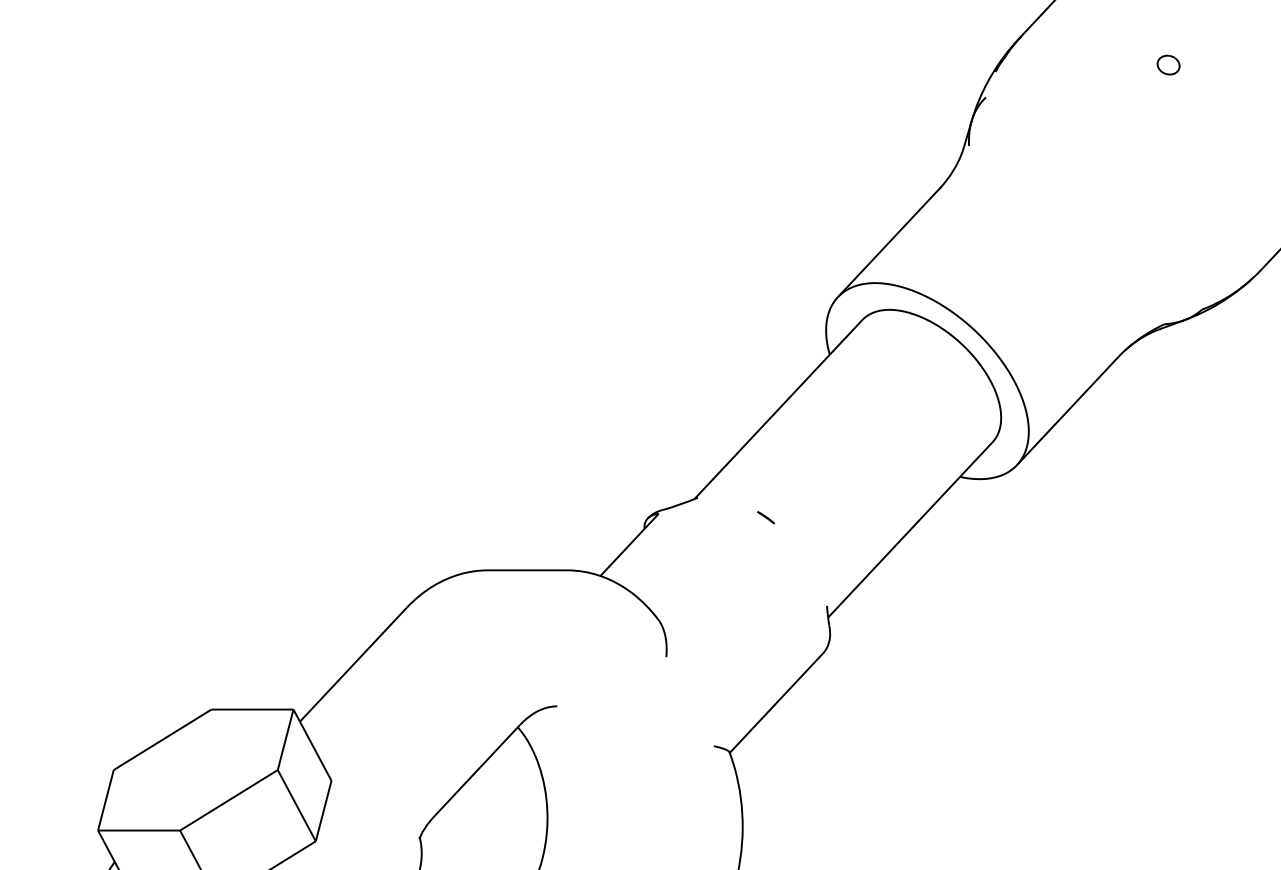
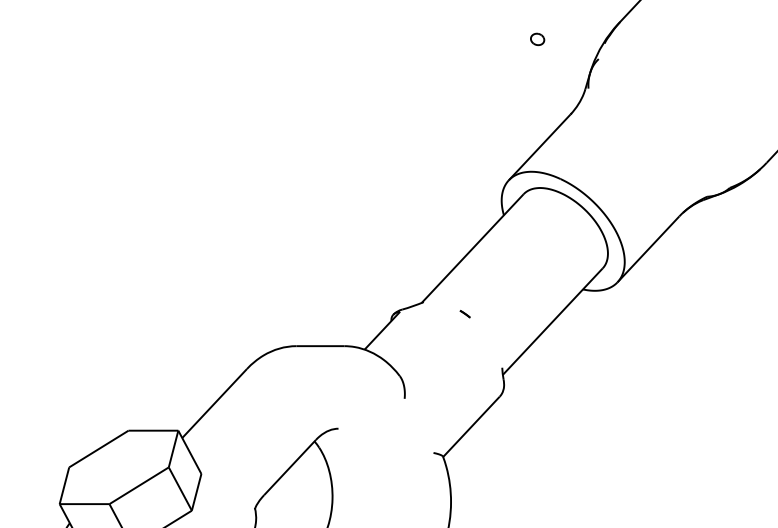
part: (1168, 65) -> (537, 39), moved

